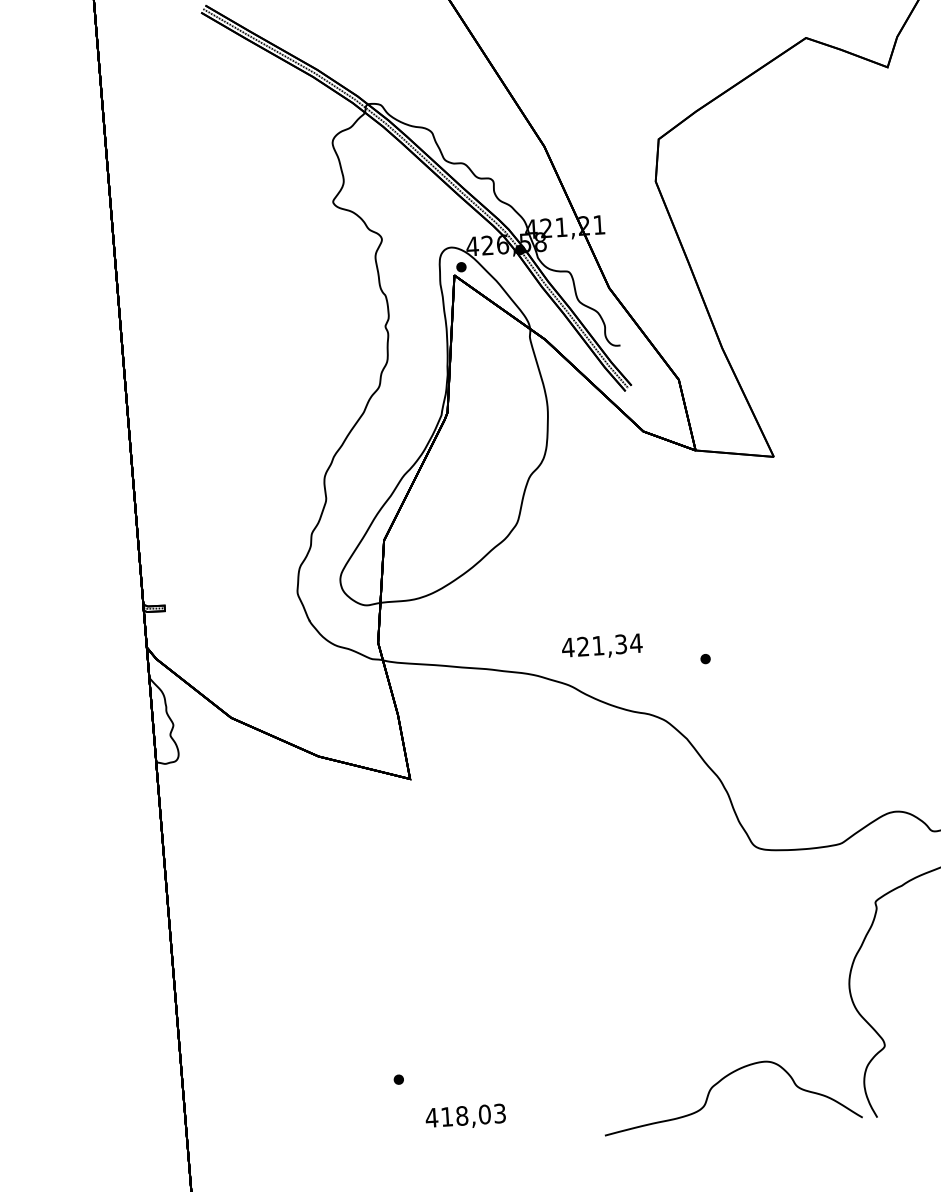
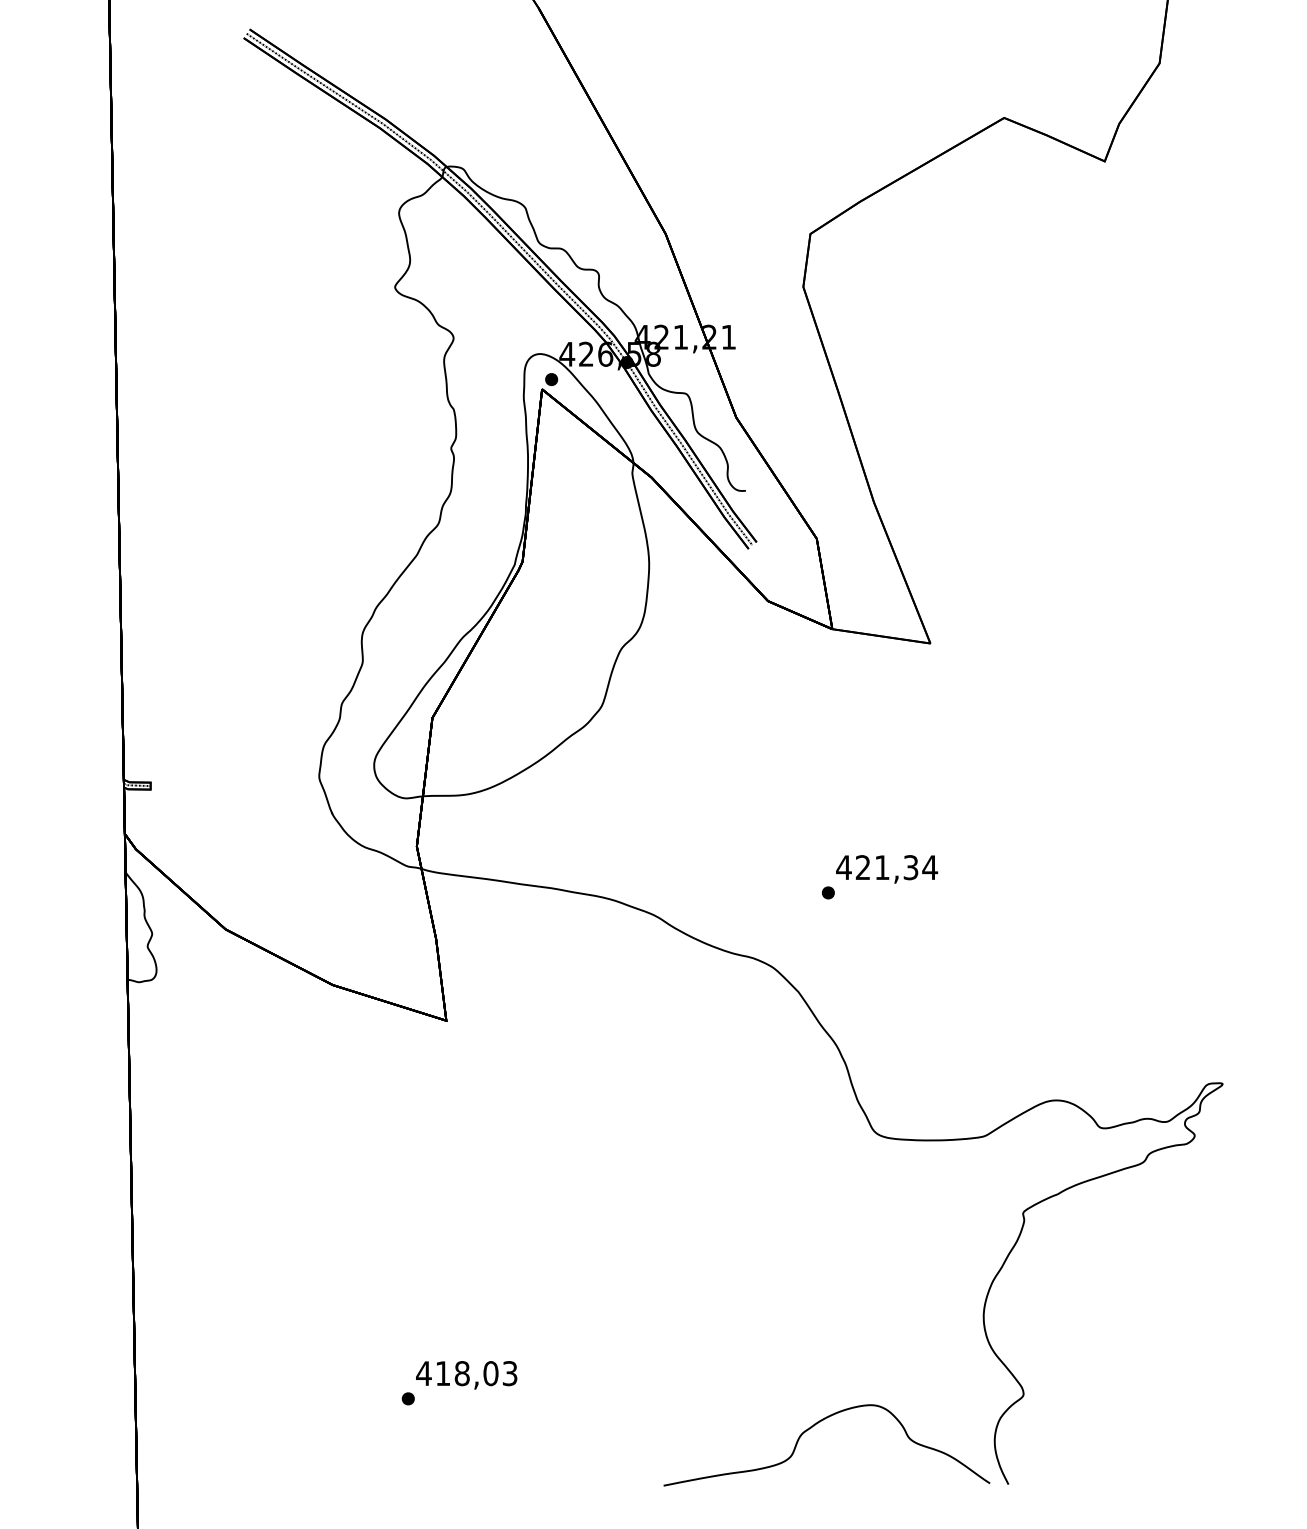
text: (602, 646) -> (887, 869), moved
text: (465, 1117) -> (466, 1375), moved

